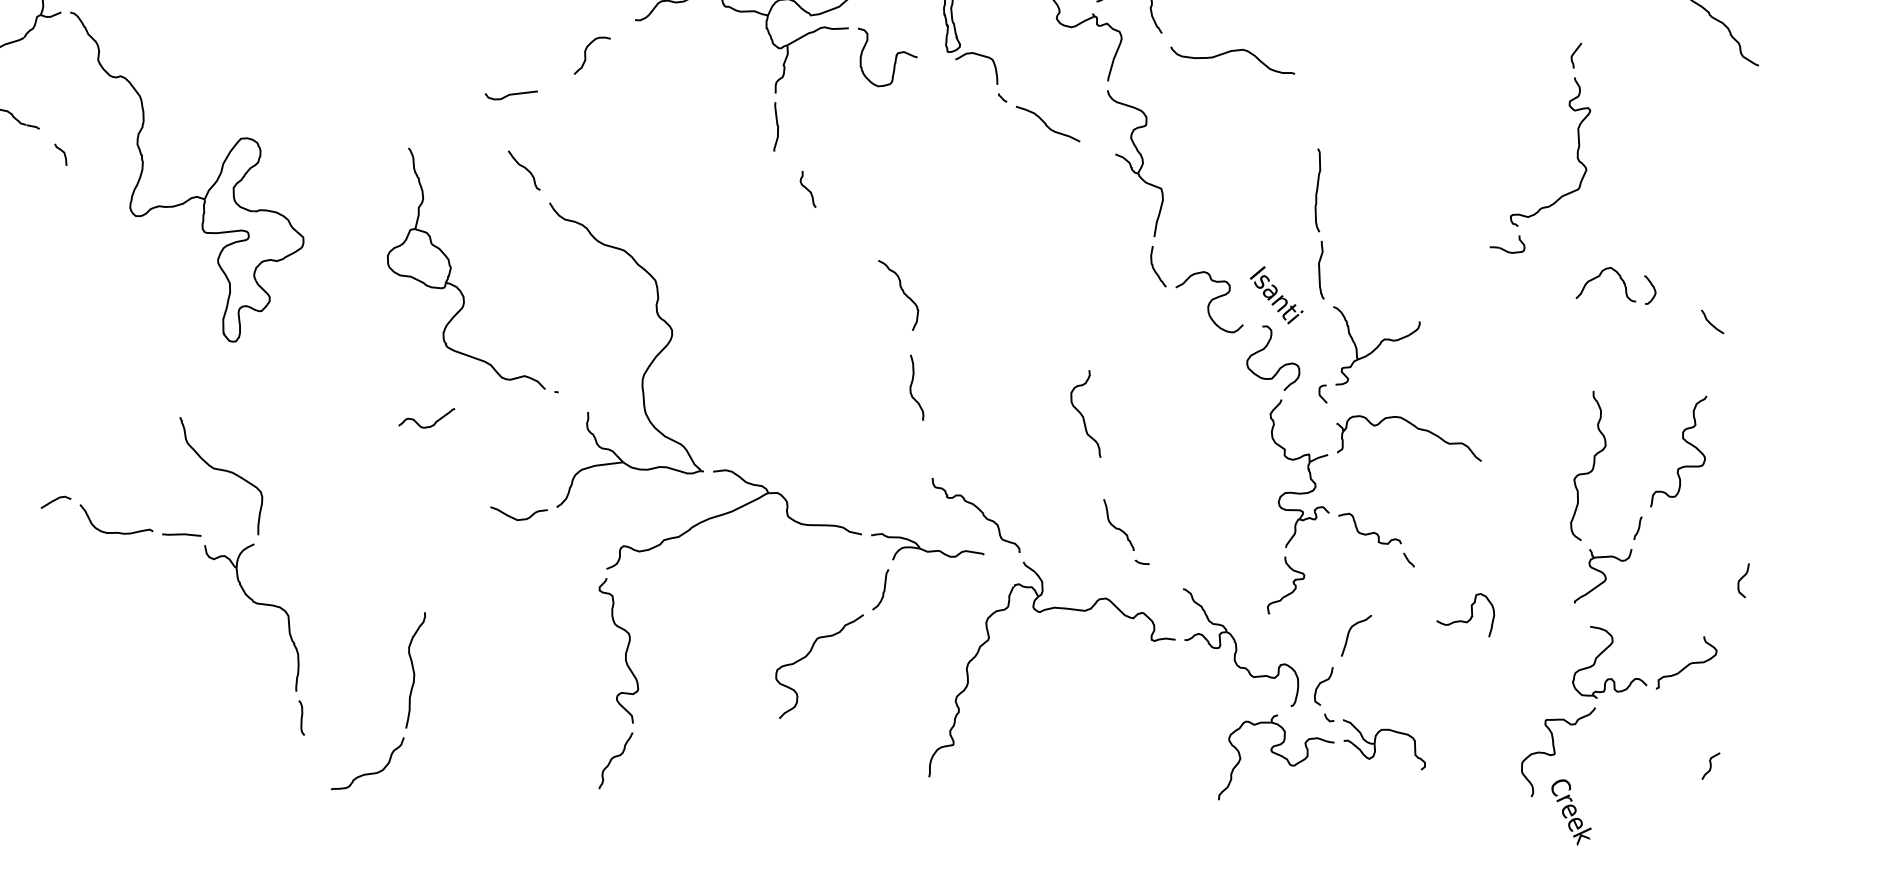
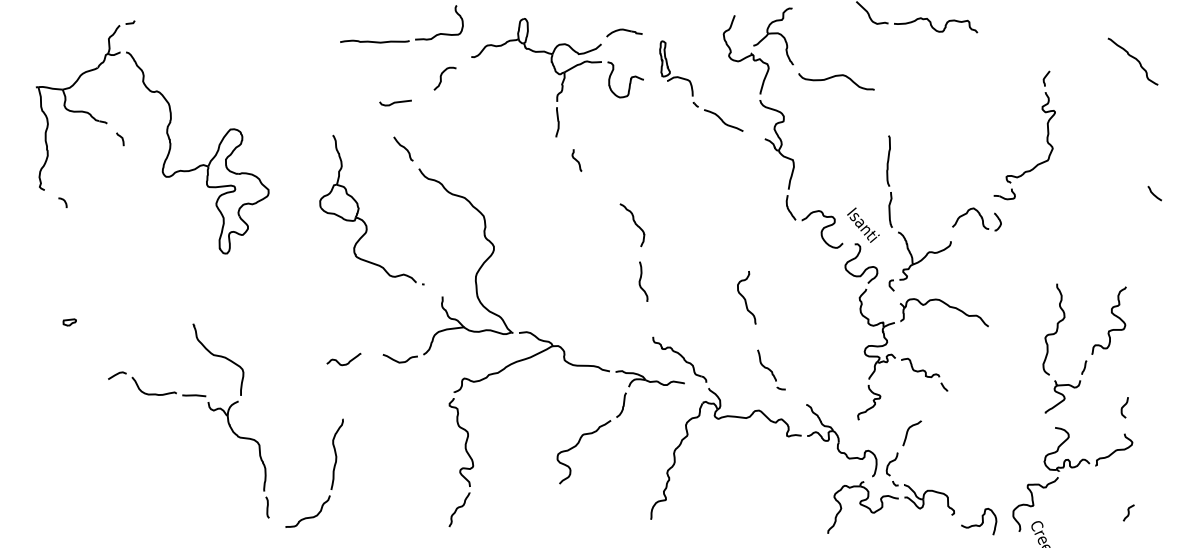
part: (1615, 285) -> (976, 219), moved
curve: (1710, 321) -> (1153, 193), moved
curve: (429, 424) -> (345, 363), moved
part: (205, 554) -> (208, 407), moved
curve: (1743, 578) -> (1124, 406), moved
curve: (1469, 616) -> (981, 522), moved

